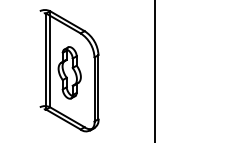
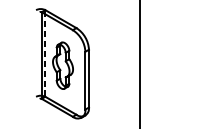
line: (50, 58) -> (45, 52), solid -> dashed

